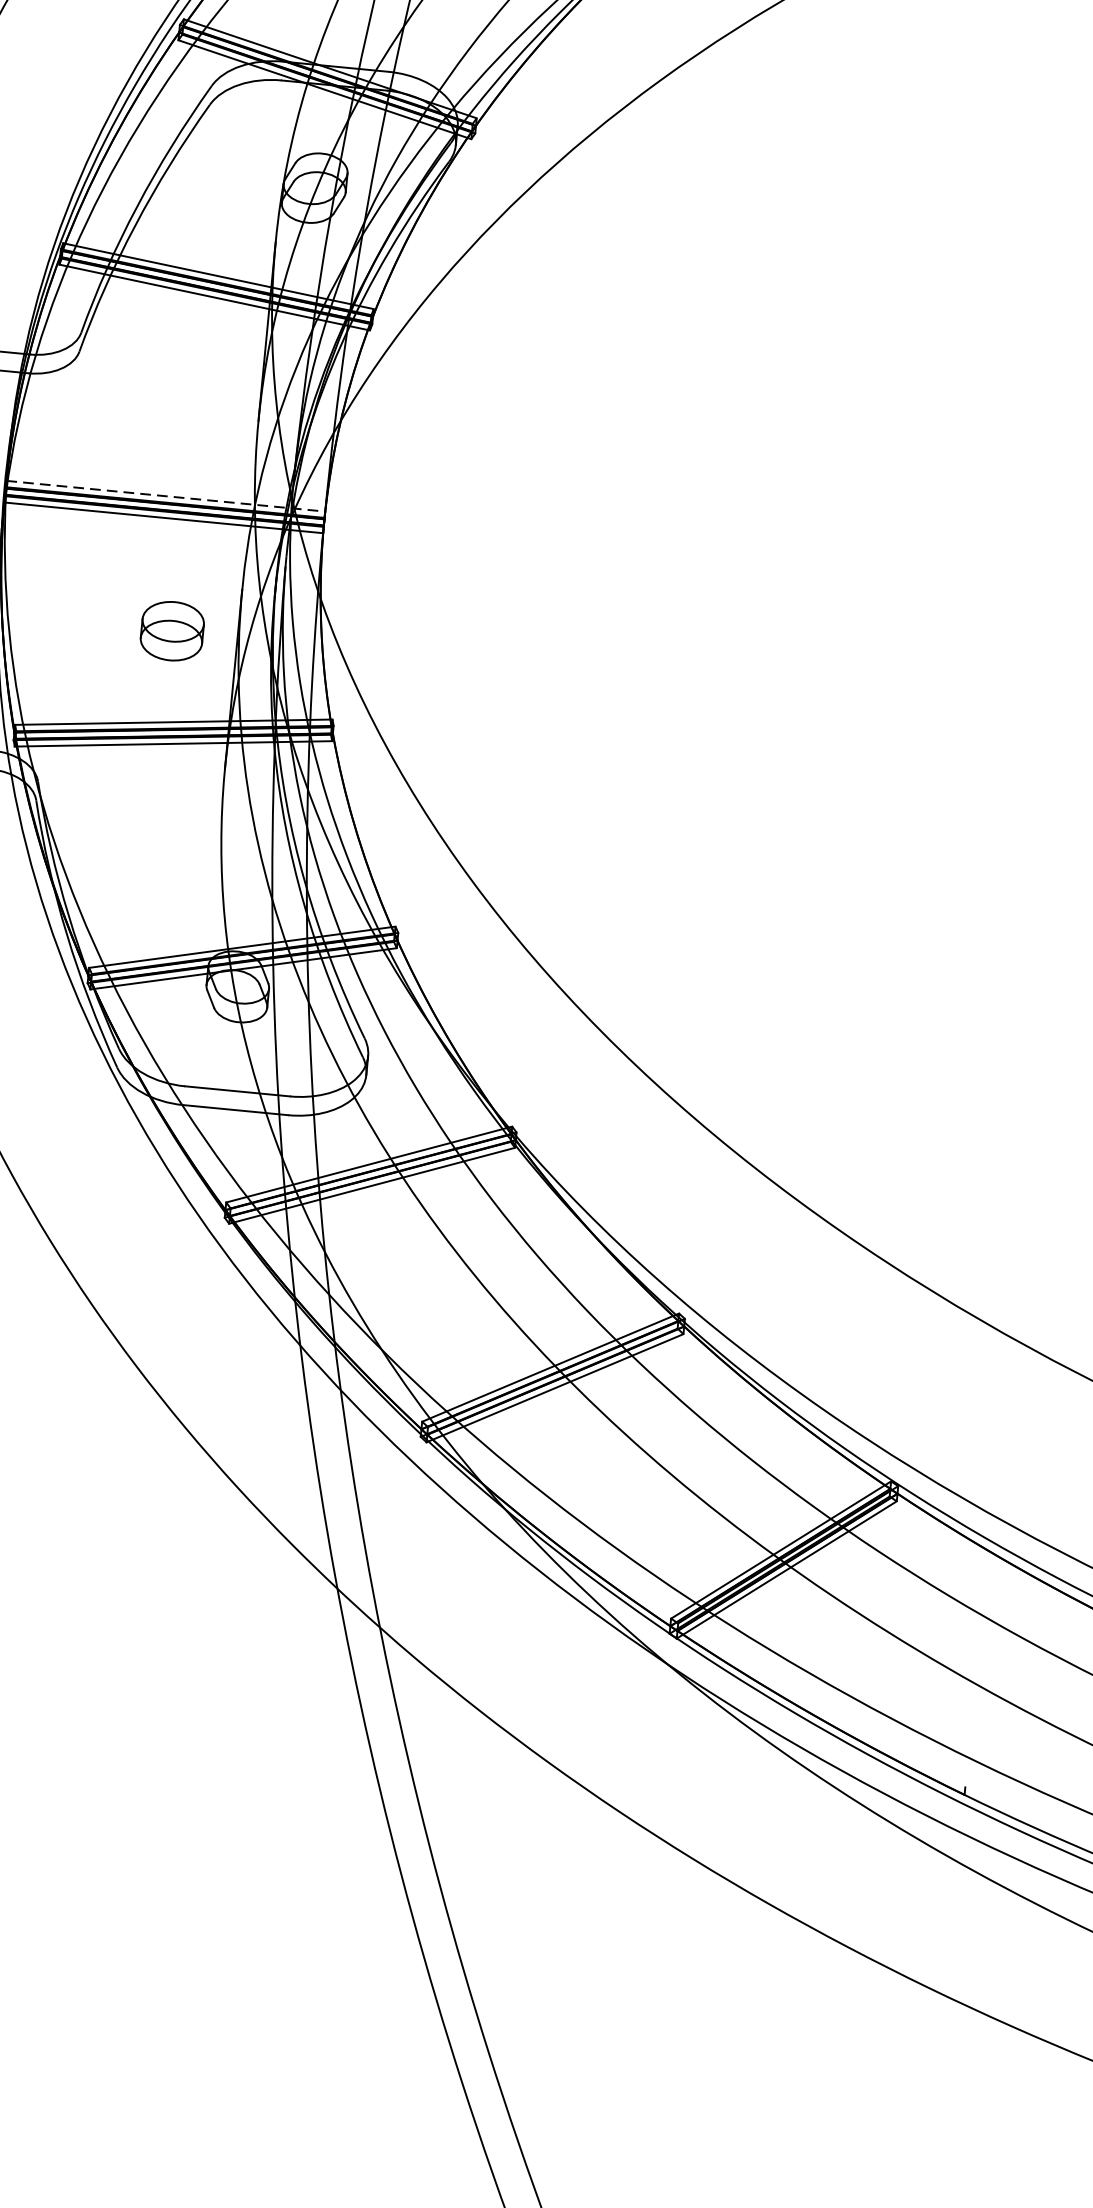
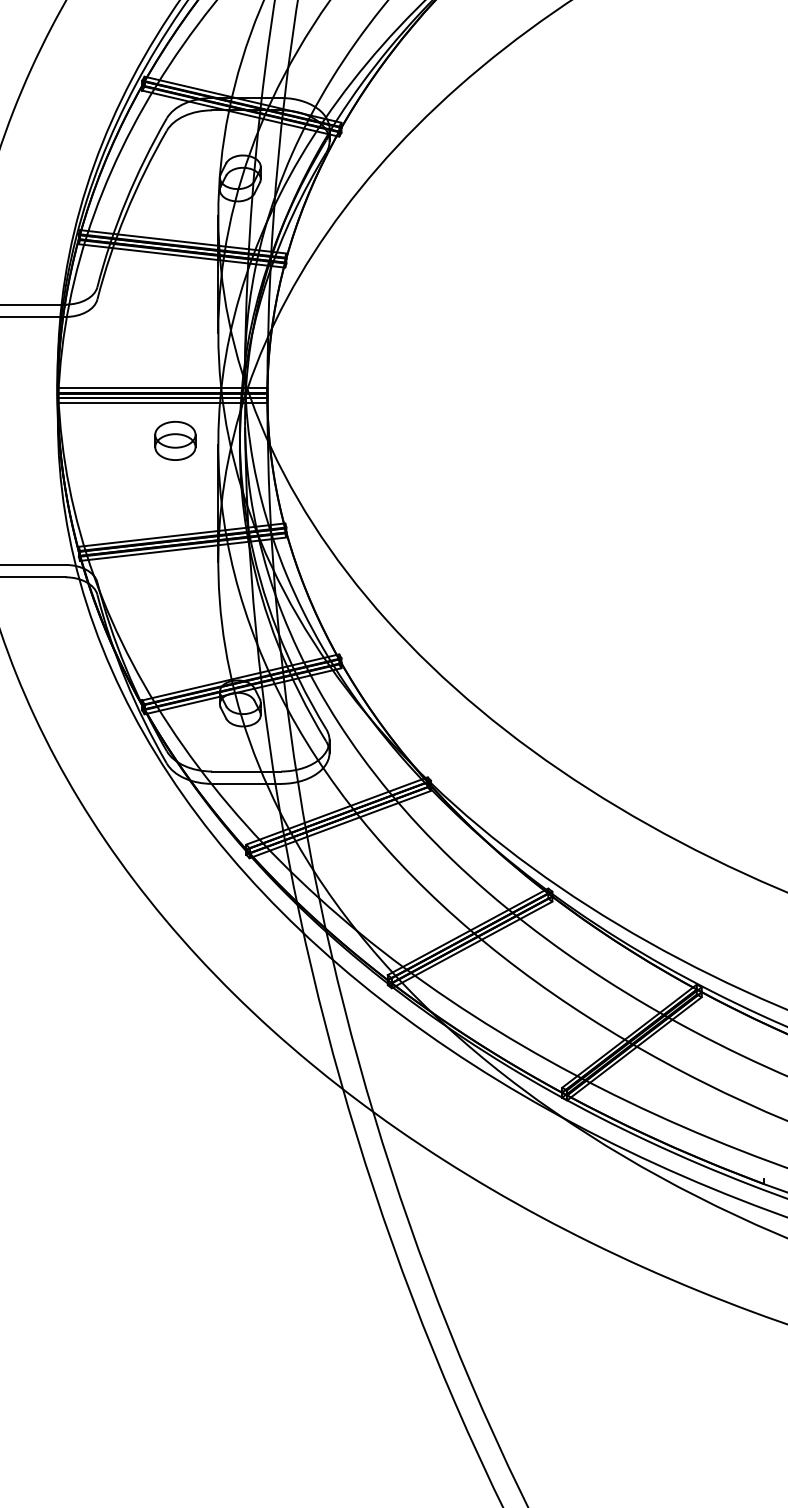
line: (165, 496) -> (162, 388), dashed -> solid
part: (172, 630) -> (175, 440), moved

